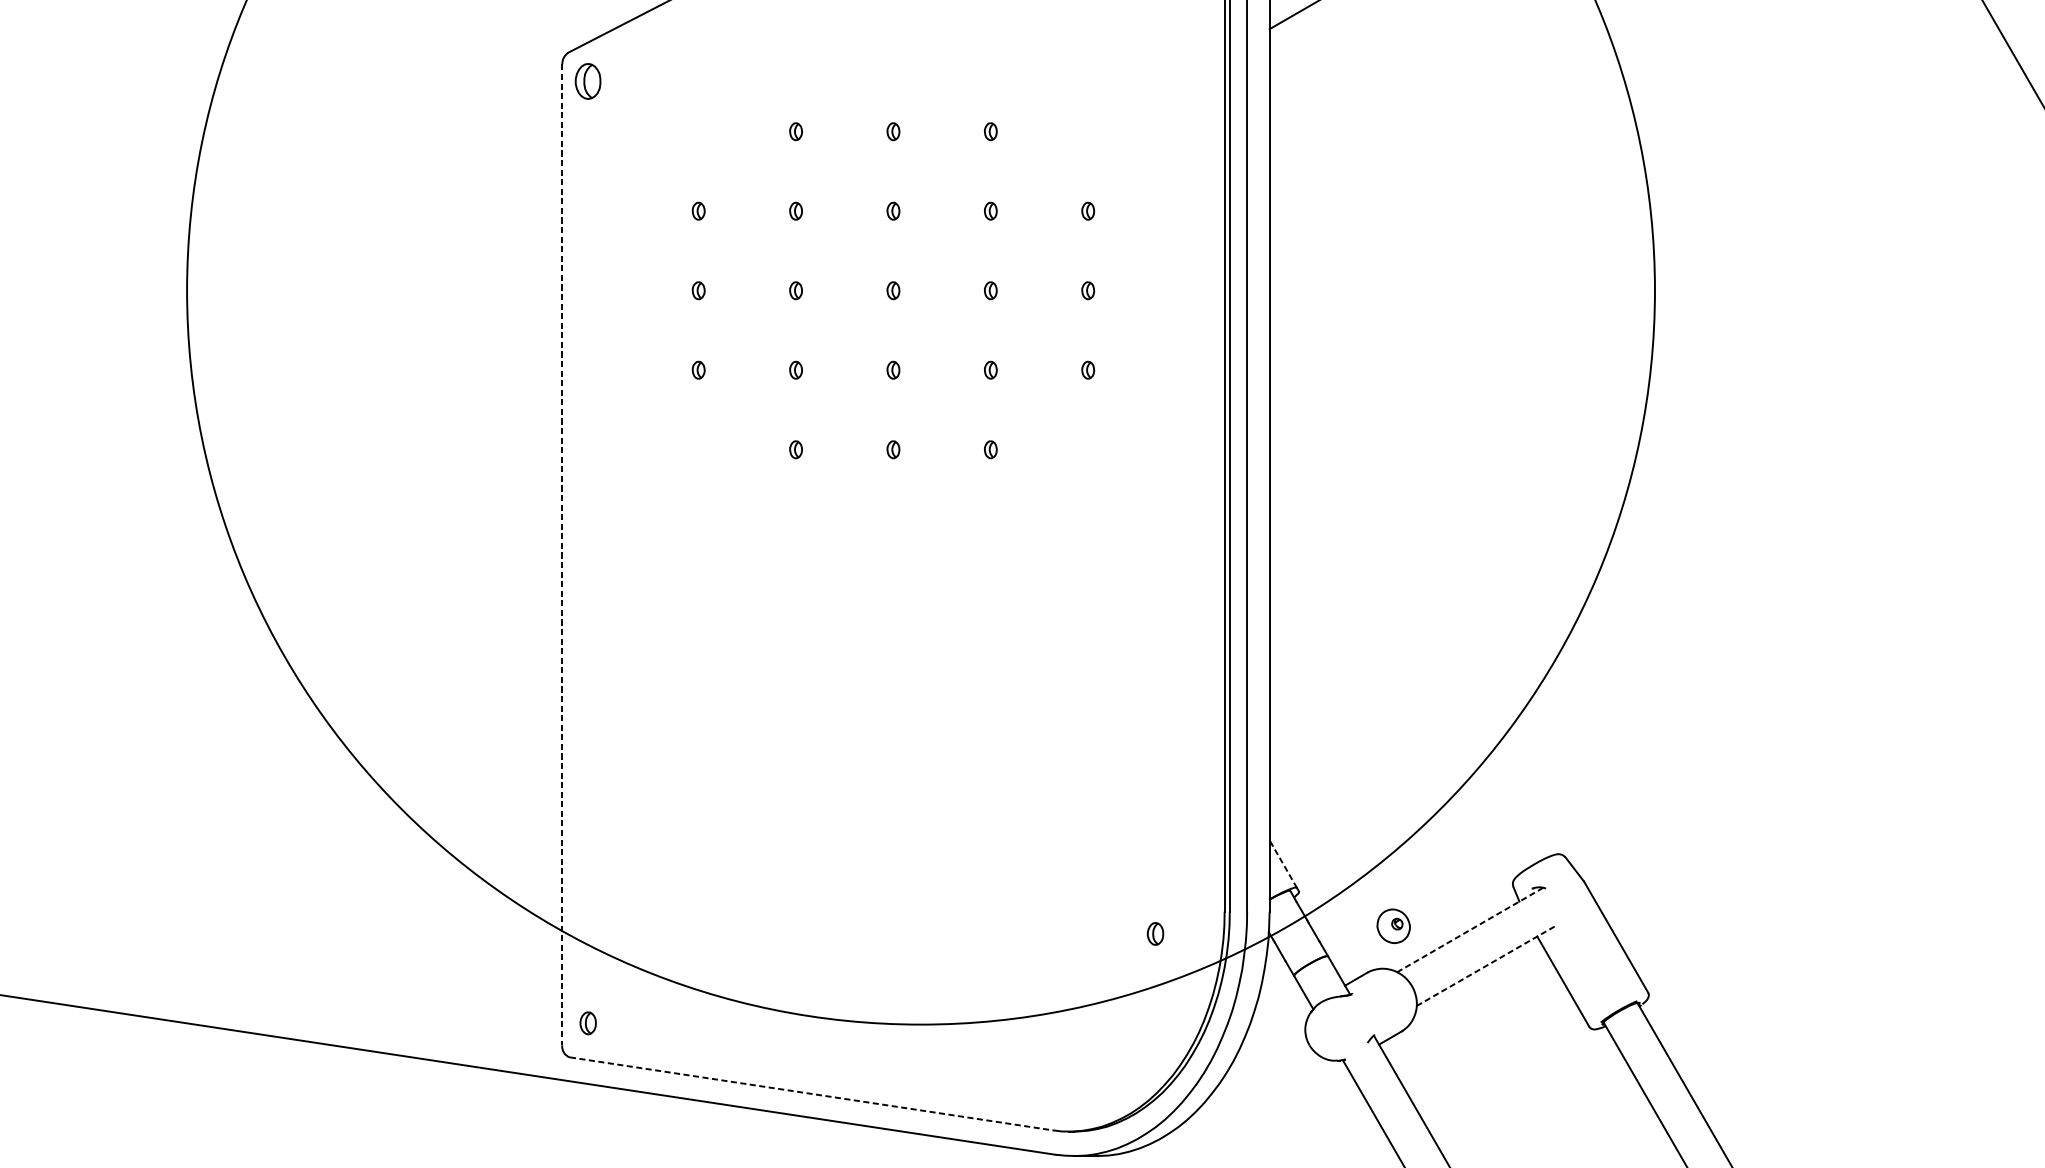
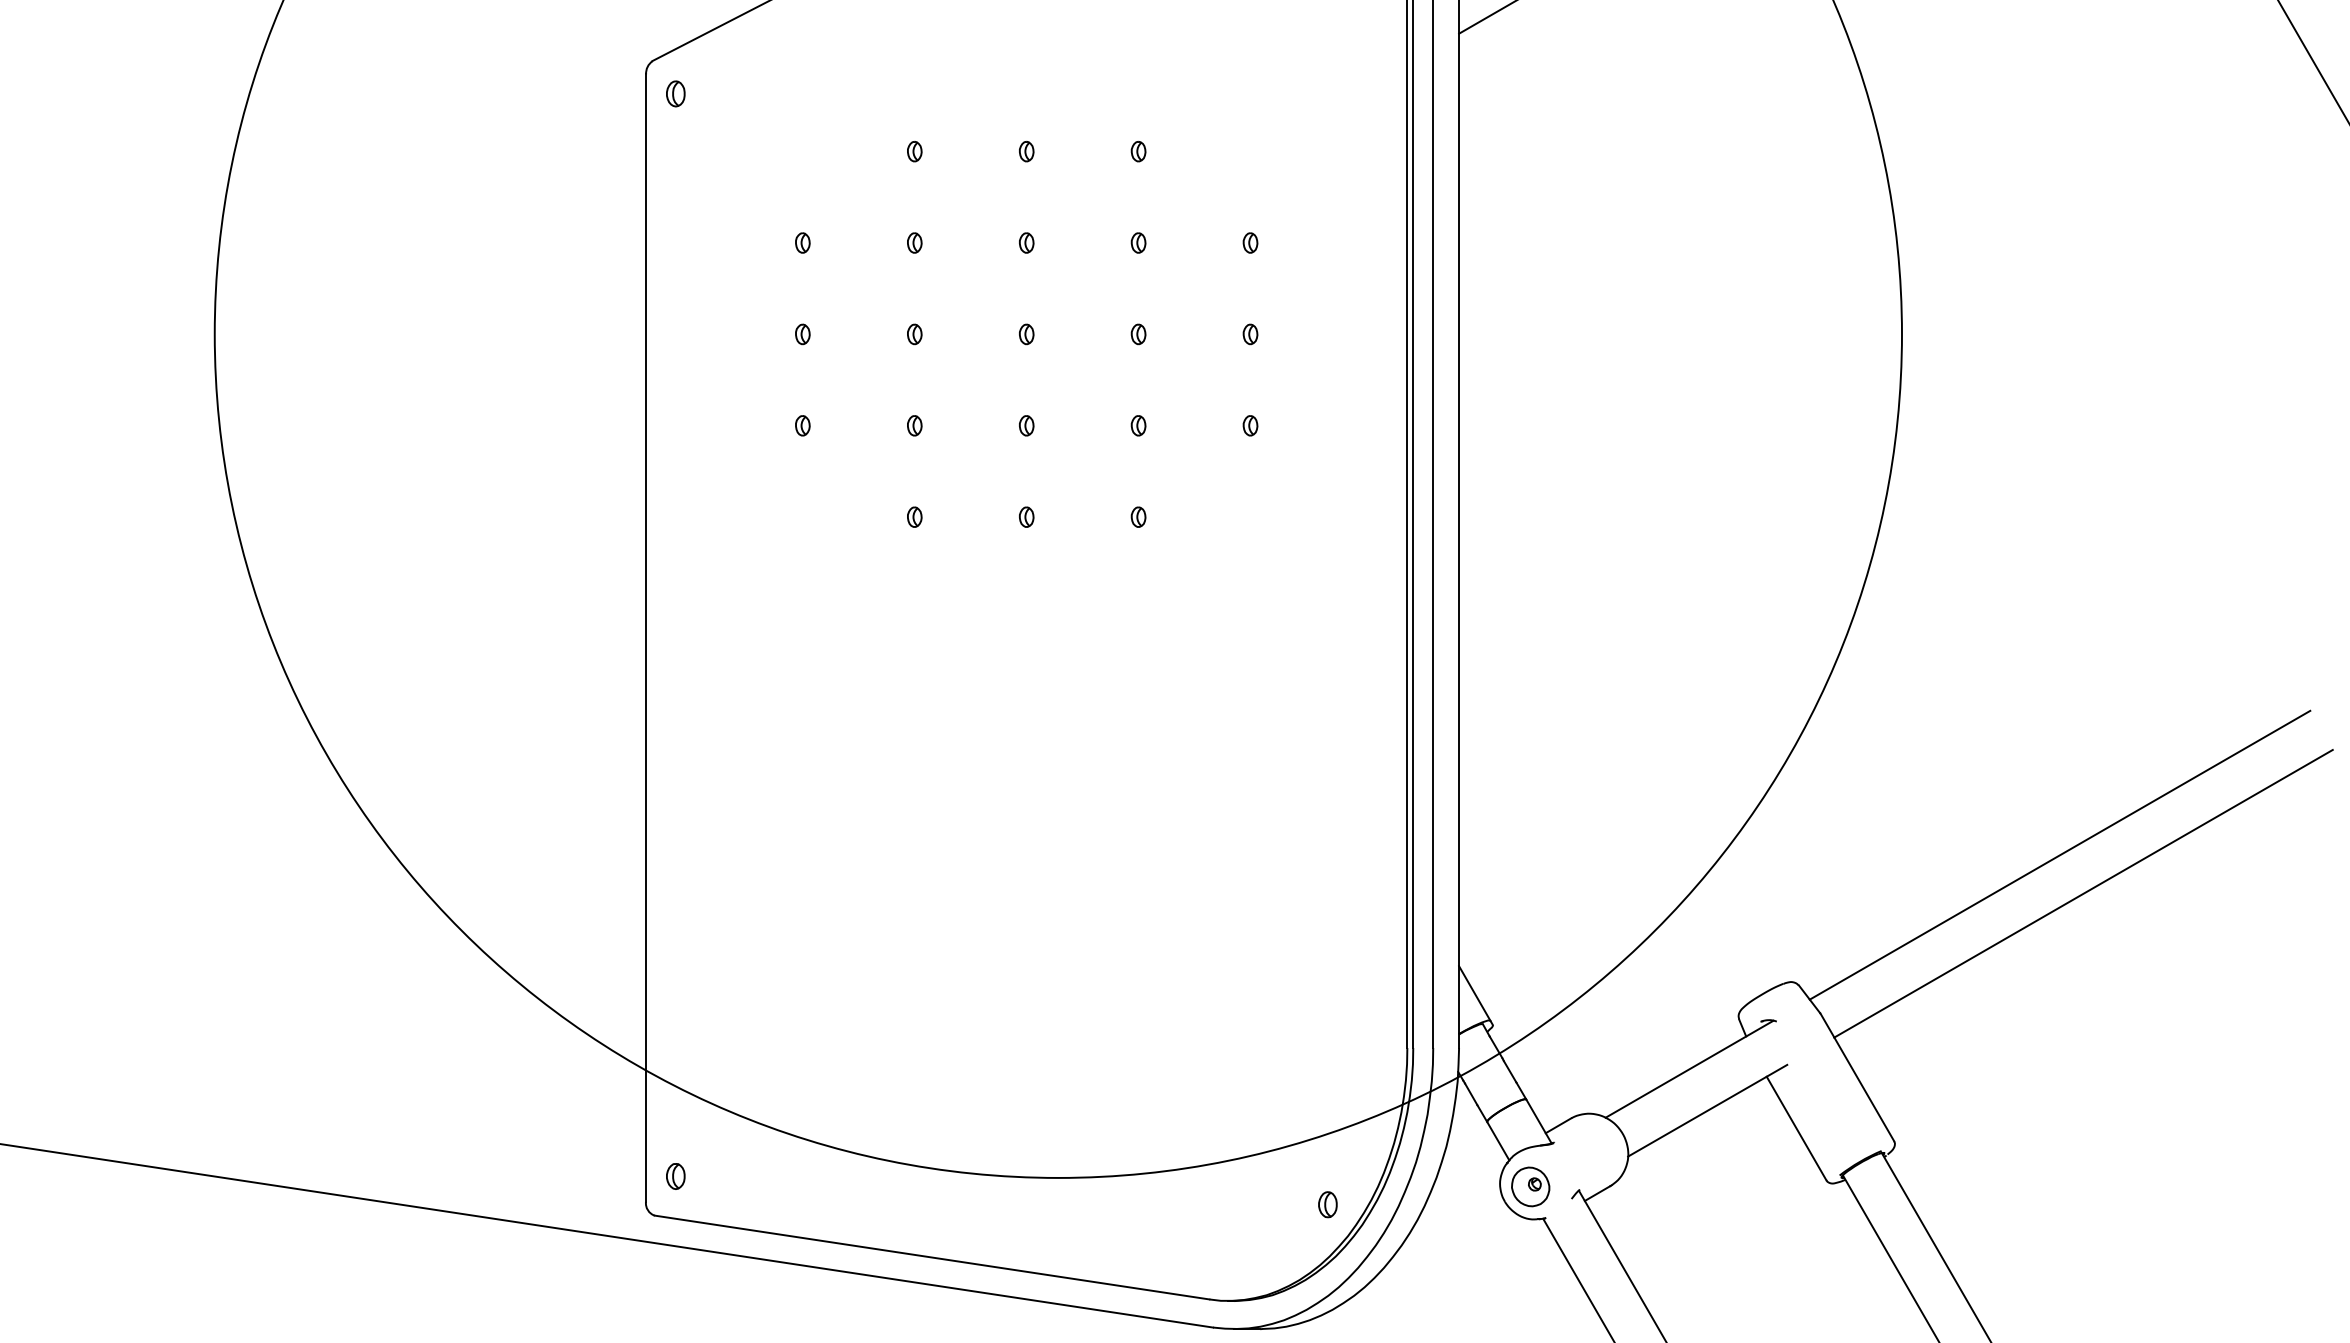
part: (587, 81) -> (675, 93), size x0.62
line: (562, 554) -> (646, 637), dashed -> solid
line: (1792, 743) -> (2059, 854), added
line: (1812, 777) -> (2083, 893), added
line: (1283, 864) -> (1474, 993), dashed -> solid
part: (1393, 925) -> (1530, 1186), moved
line: (1470, 930) -> (1689, 1069), dashed -> solid
part: (1155, 933) -> (1327, 1204), moved
line: (1485, 965) -> (1707, 1110), dashed -> solid
line: (811, 1093) -> (932, 1257), dashed -> solid

